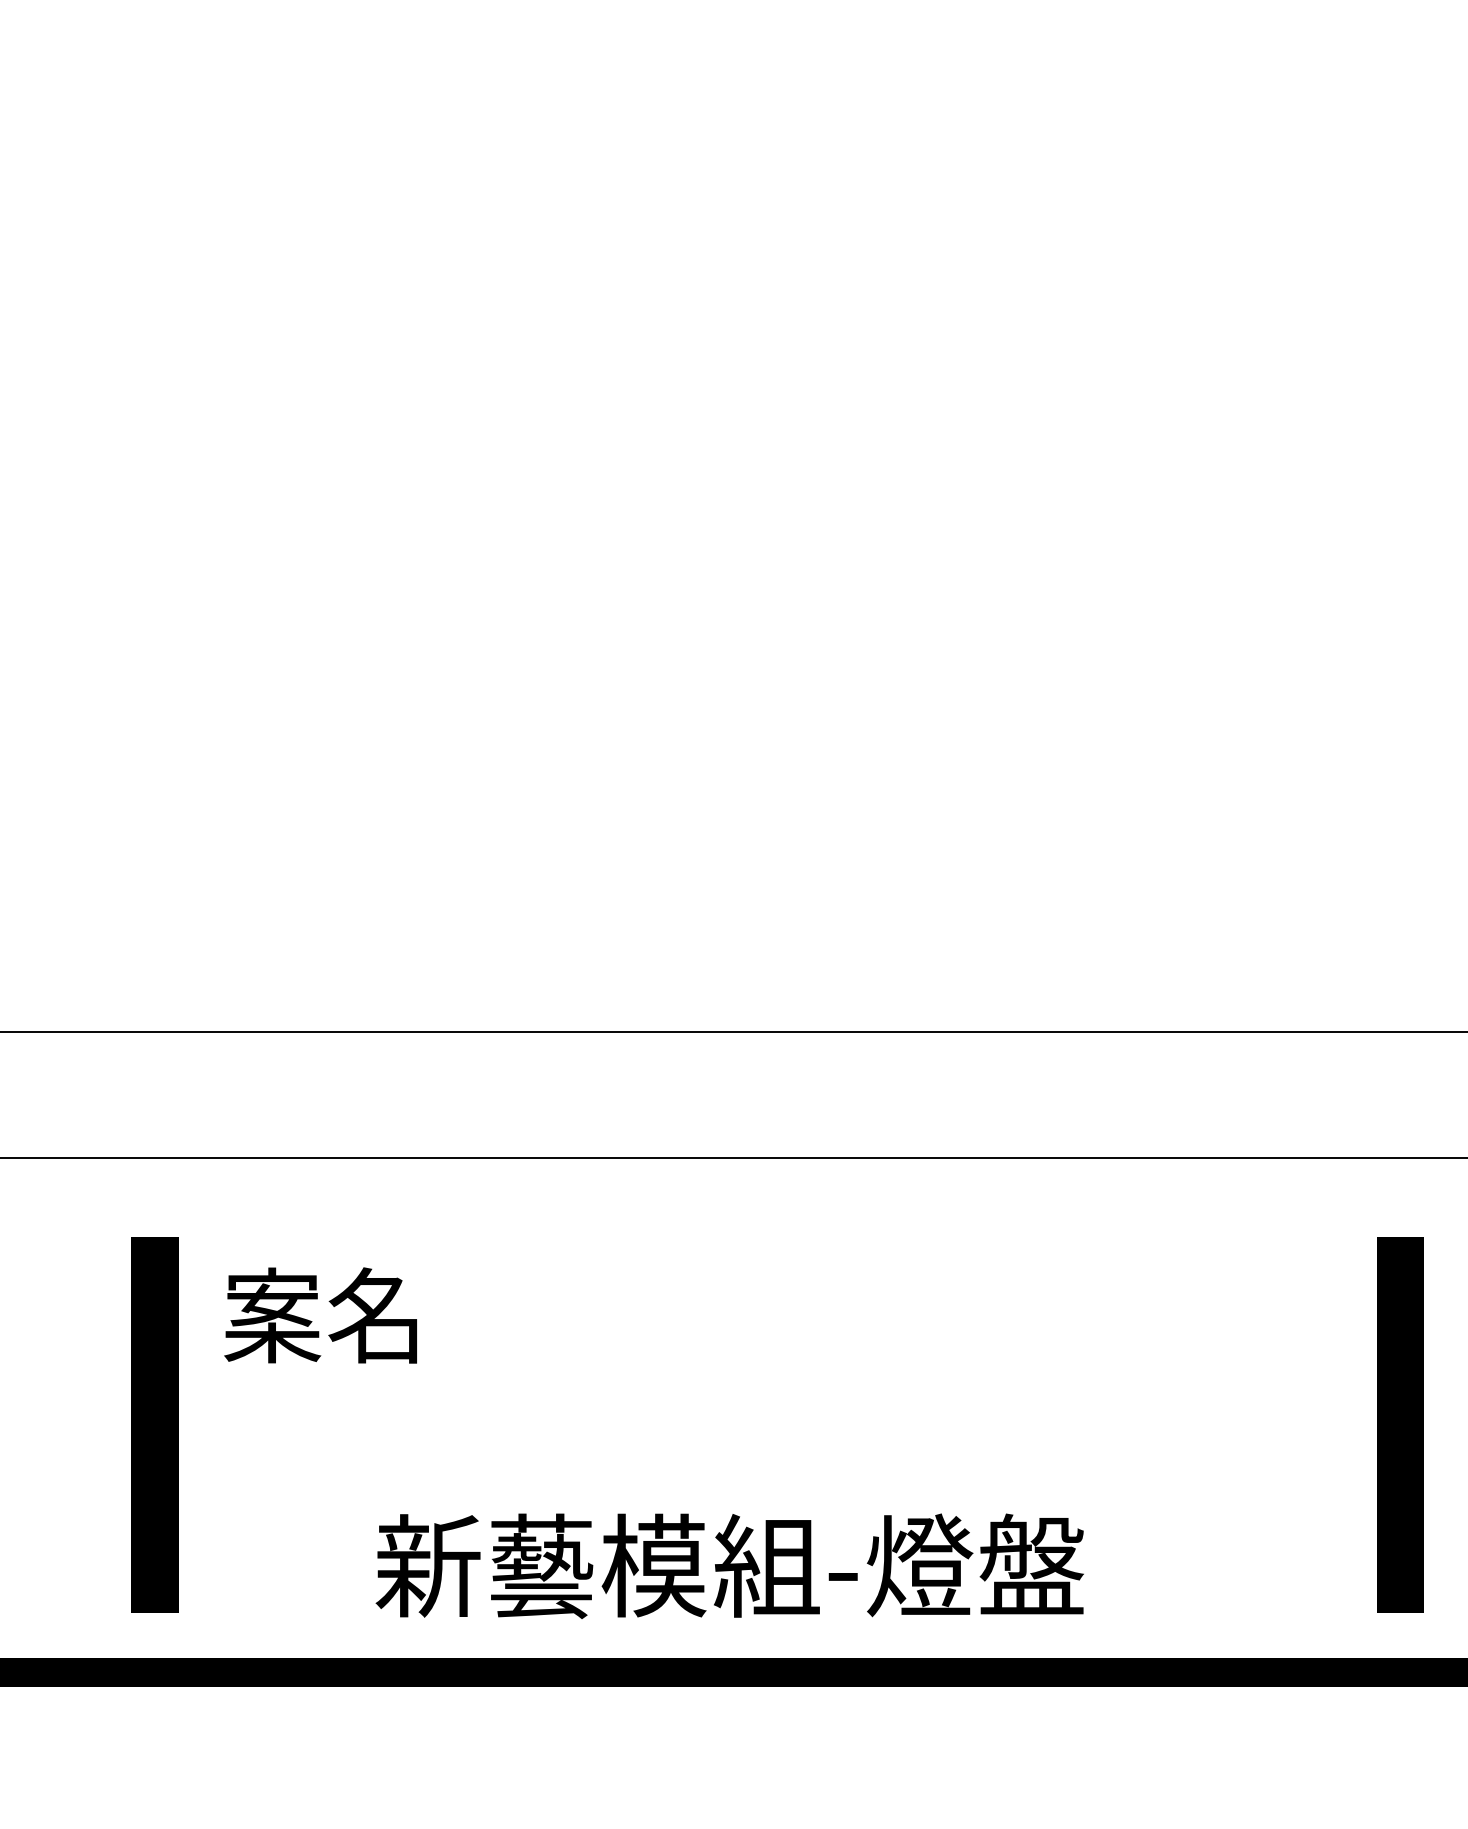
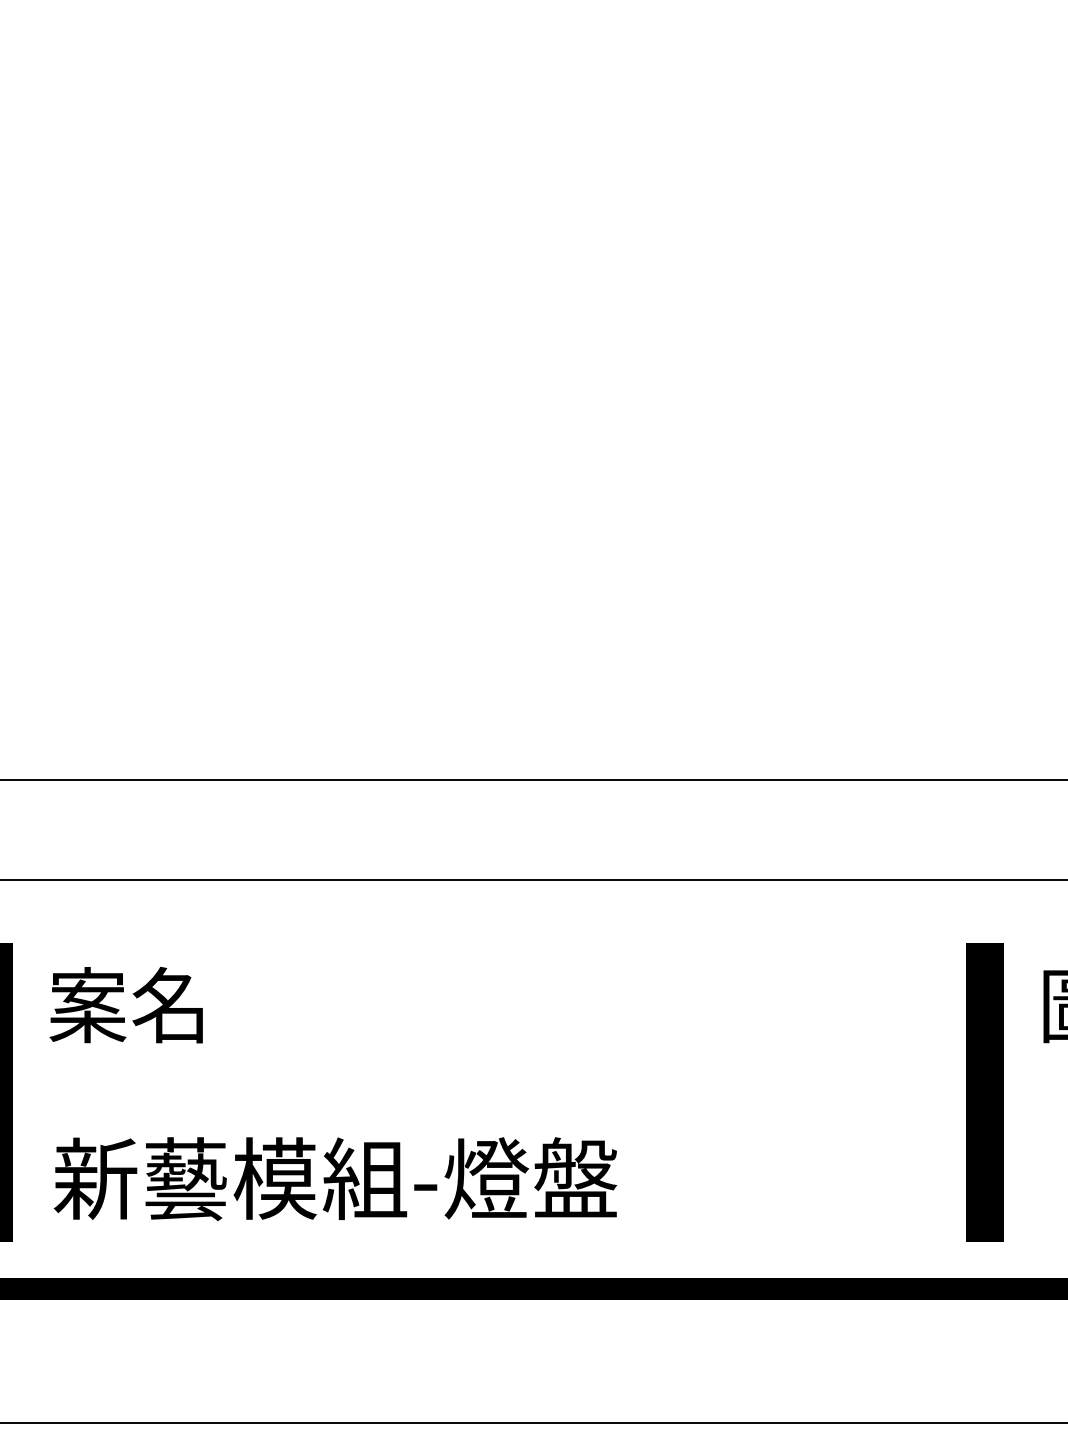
text: (729, 1565) -> (335, 1178), moved

